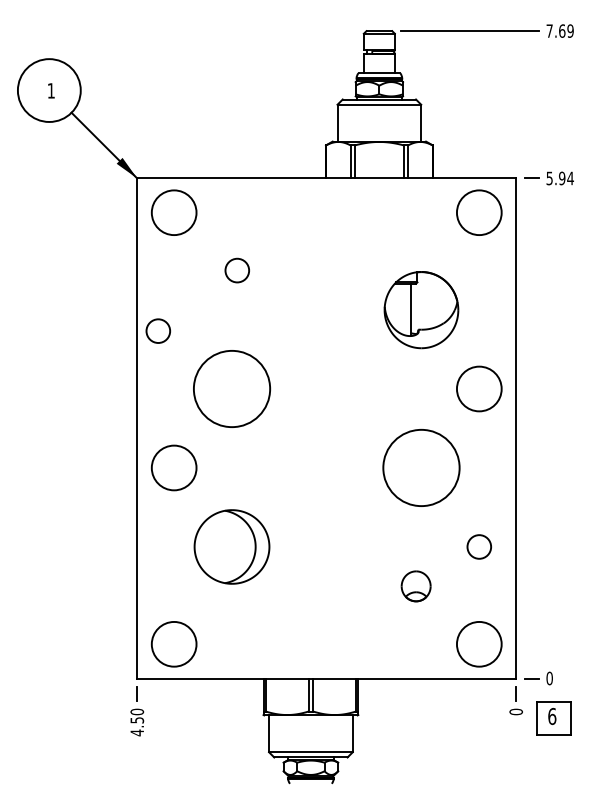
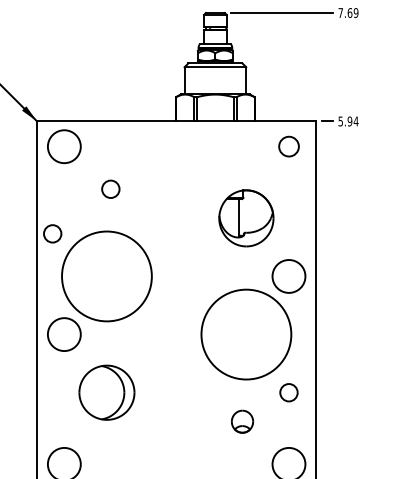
circle: (479, 212) -> (289, 146), size x0.6
circle: (231, 388) -> (106, 276), size x1.6
circle: (421, 467) -> (246, 334), size x1.6

